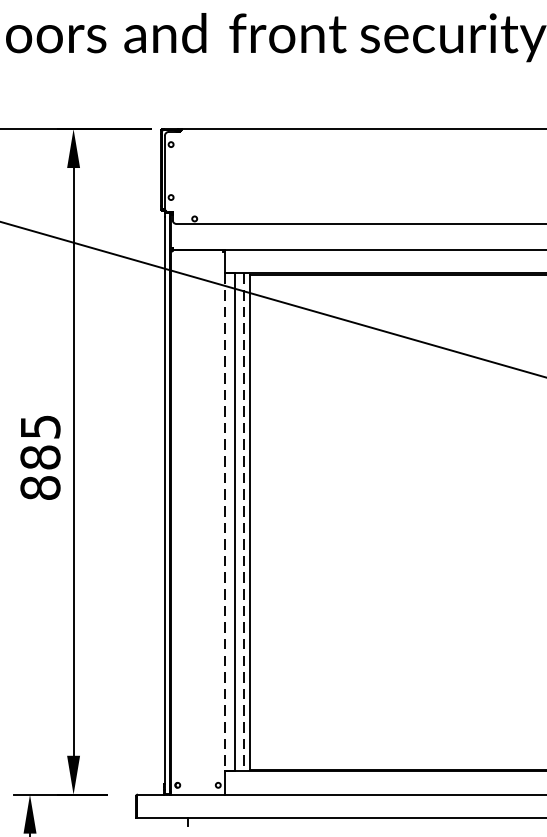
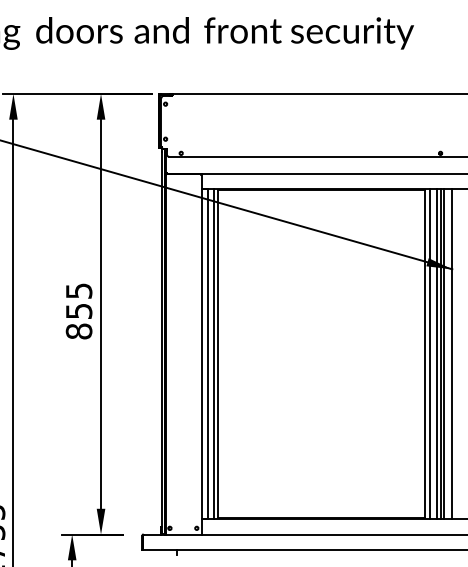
text: (39, 457) -> (78, 311), 885 -> 855
line: (225, 522) -> (201, 354), dashed -> solid
line: (243, 522) -> (213, 354), dashed -> solid

